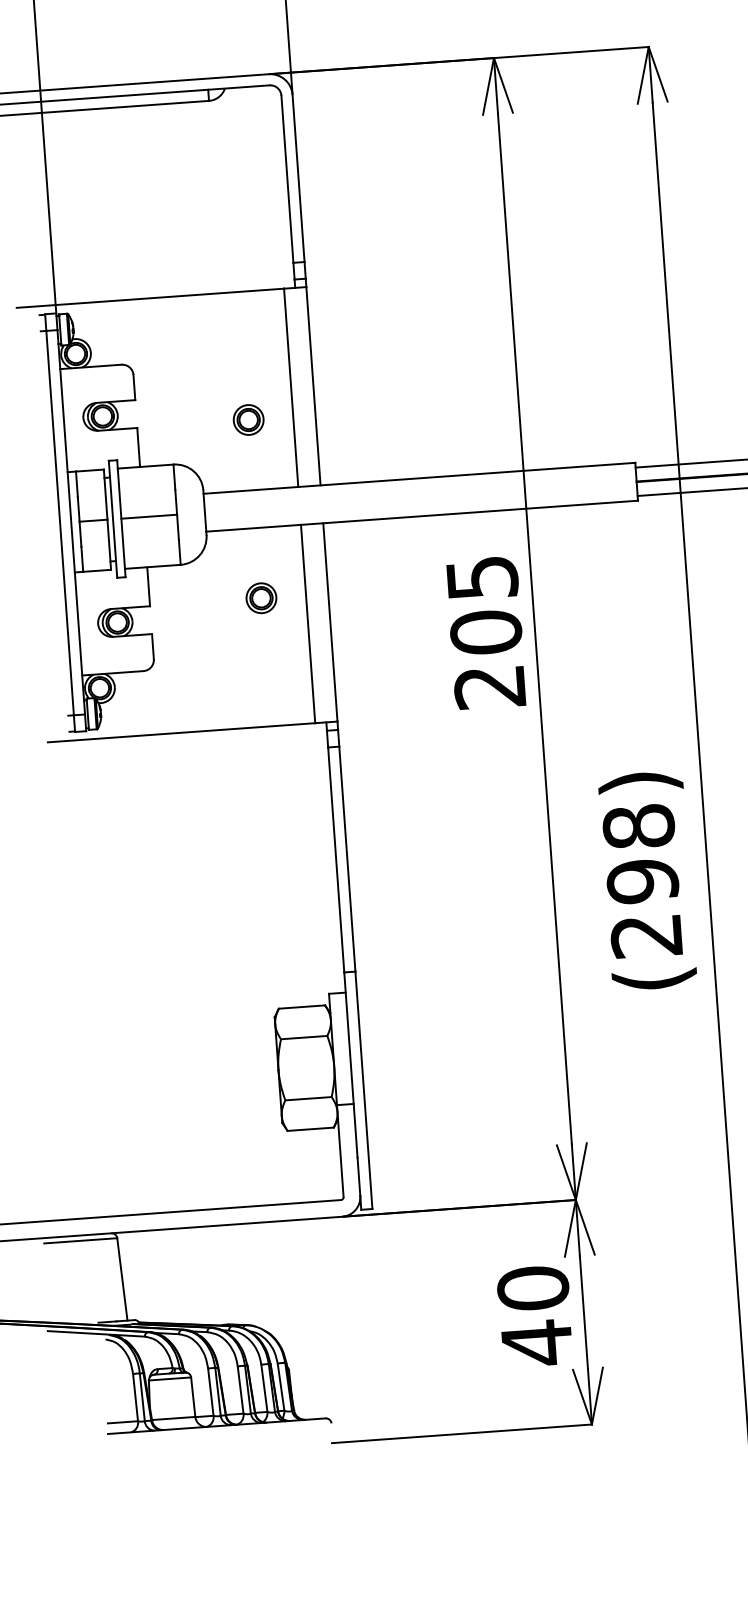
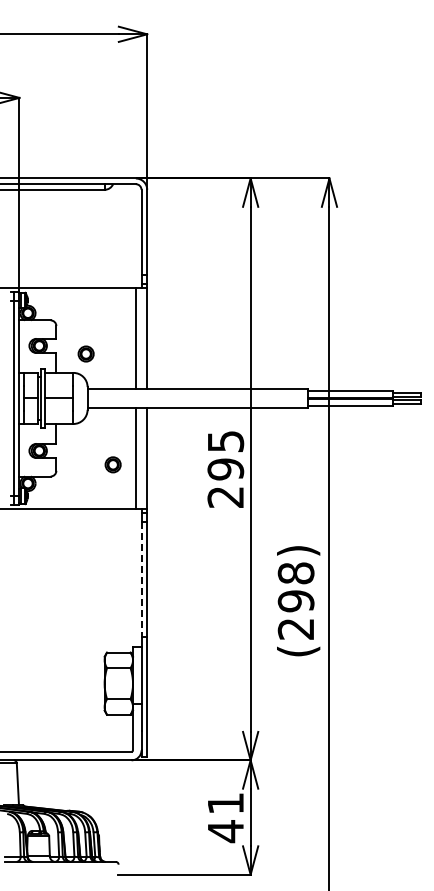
part: (247, 419) -> (85, 353), moved
part: (260, 597) -> (112, 464), moved
text: (485, 632) -> (225, 469), 205 -> 295
line: (336, 860) -> (141, 579), solid -> dashed
text: (532, 1288) -> (225, 803), 40 -> 41

